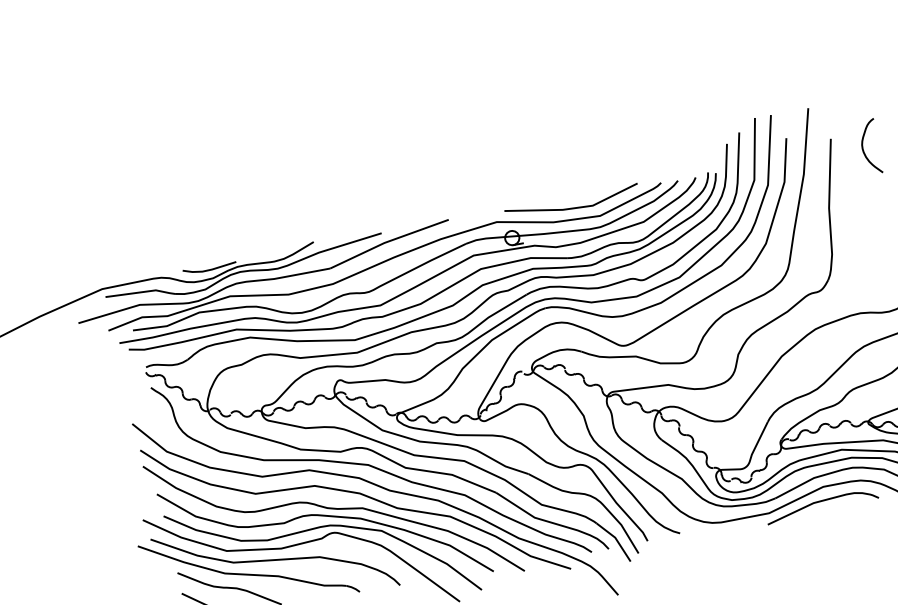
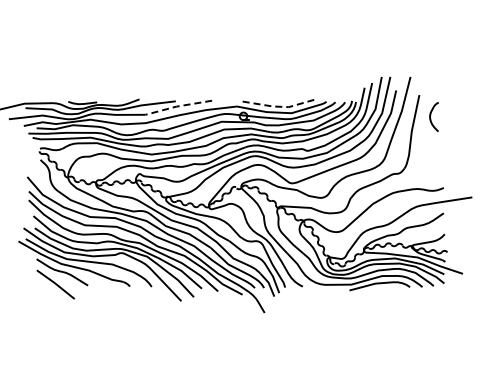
curve: (865, 150) -> (431, 118), moved
line: (573, 207) -> (278, 106), solid -> dashed
line: (388, 241) -> (178, 106), solid -> dashed

